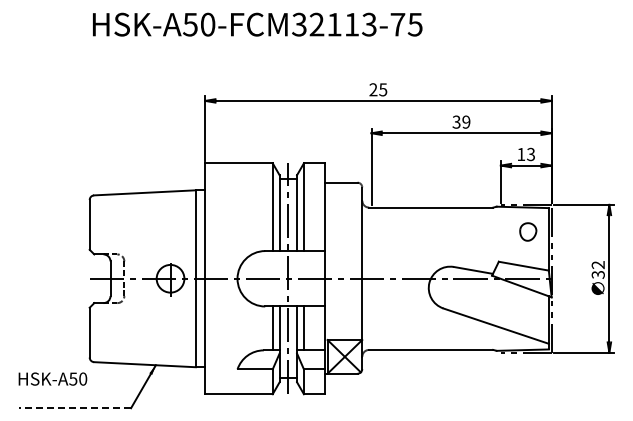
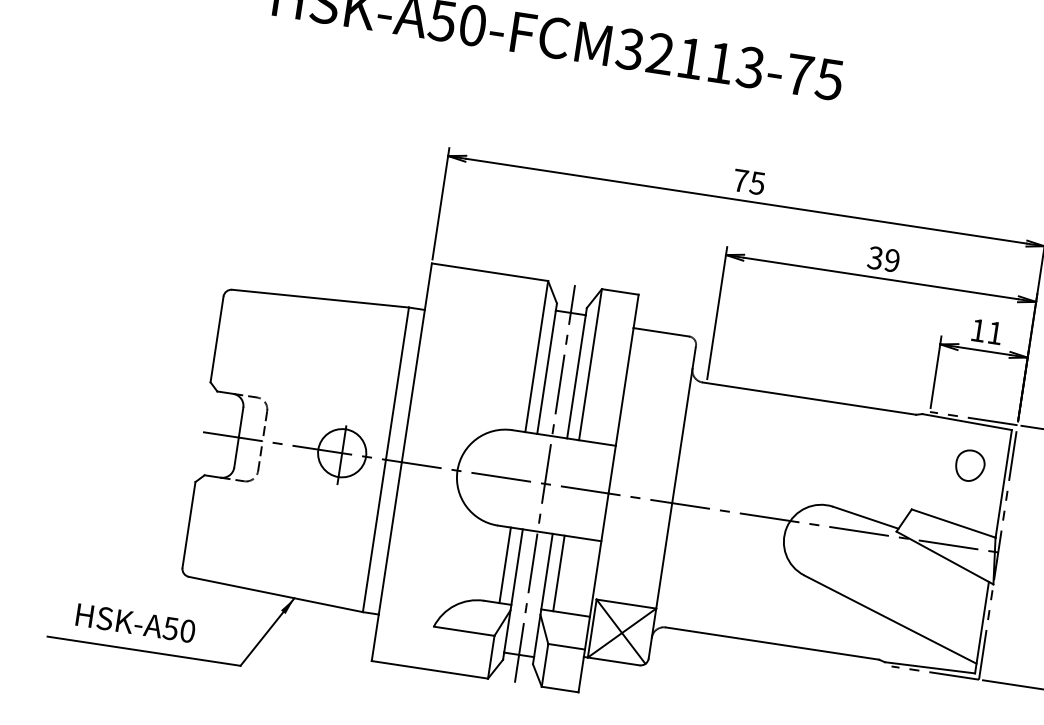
text: (373, 89) -> (740, 180), 25 -> 75
text: (530, 154) -> (994, 332), 13 -> 11
text: (52, 378) -> (135, 622), moved
line: (74, 408) -> (143, 651), dashed -> solid

